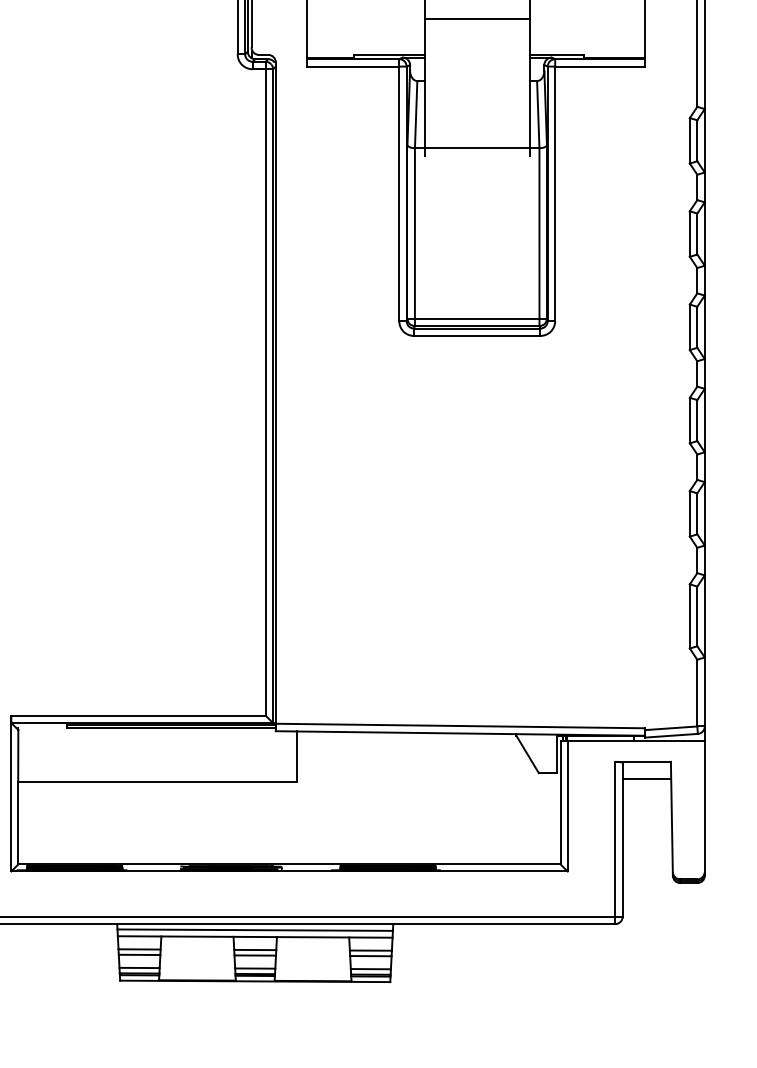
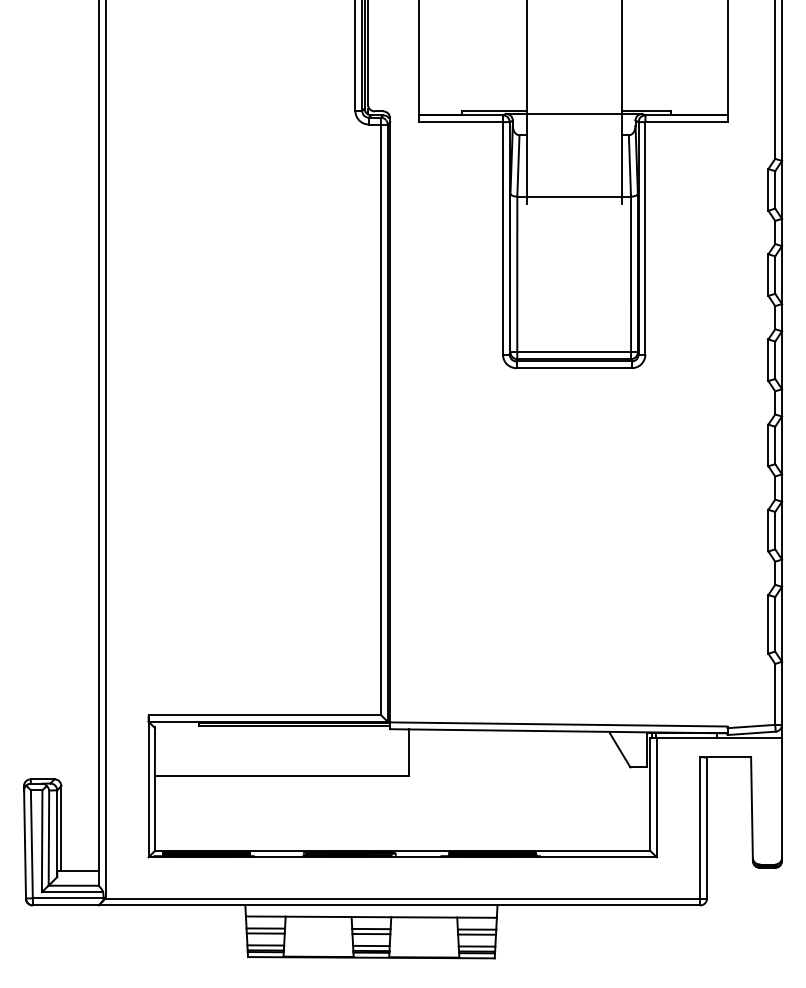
line: (476, 18) -> (573, 113), moved
line: (647, 778) -> (729, 772), removed
line: (255, 929) -> (371, 910), removed

